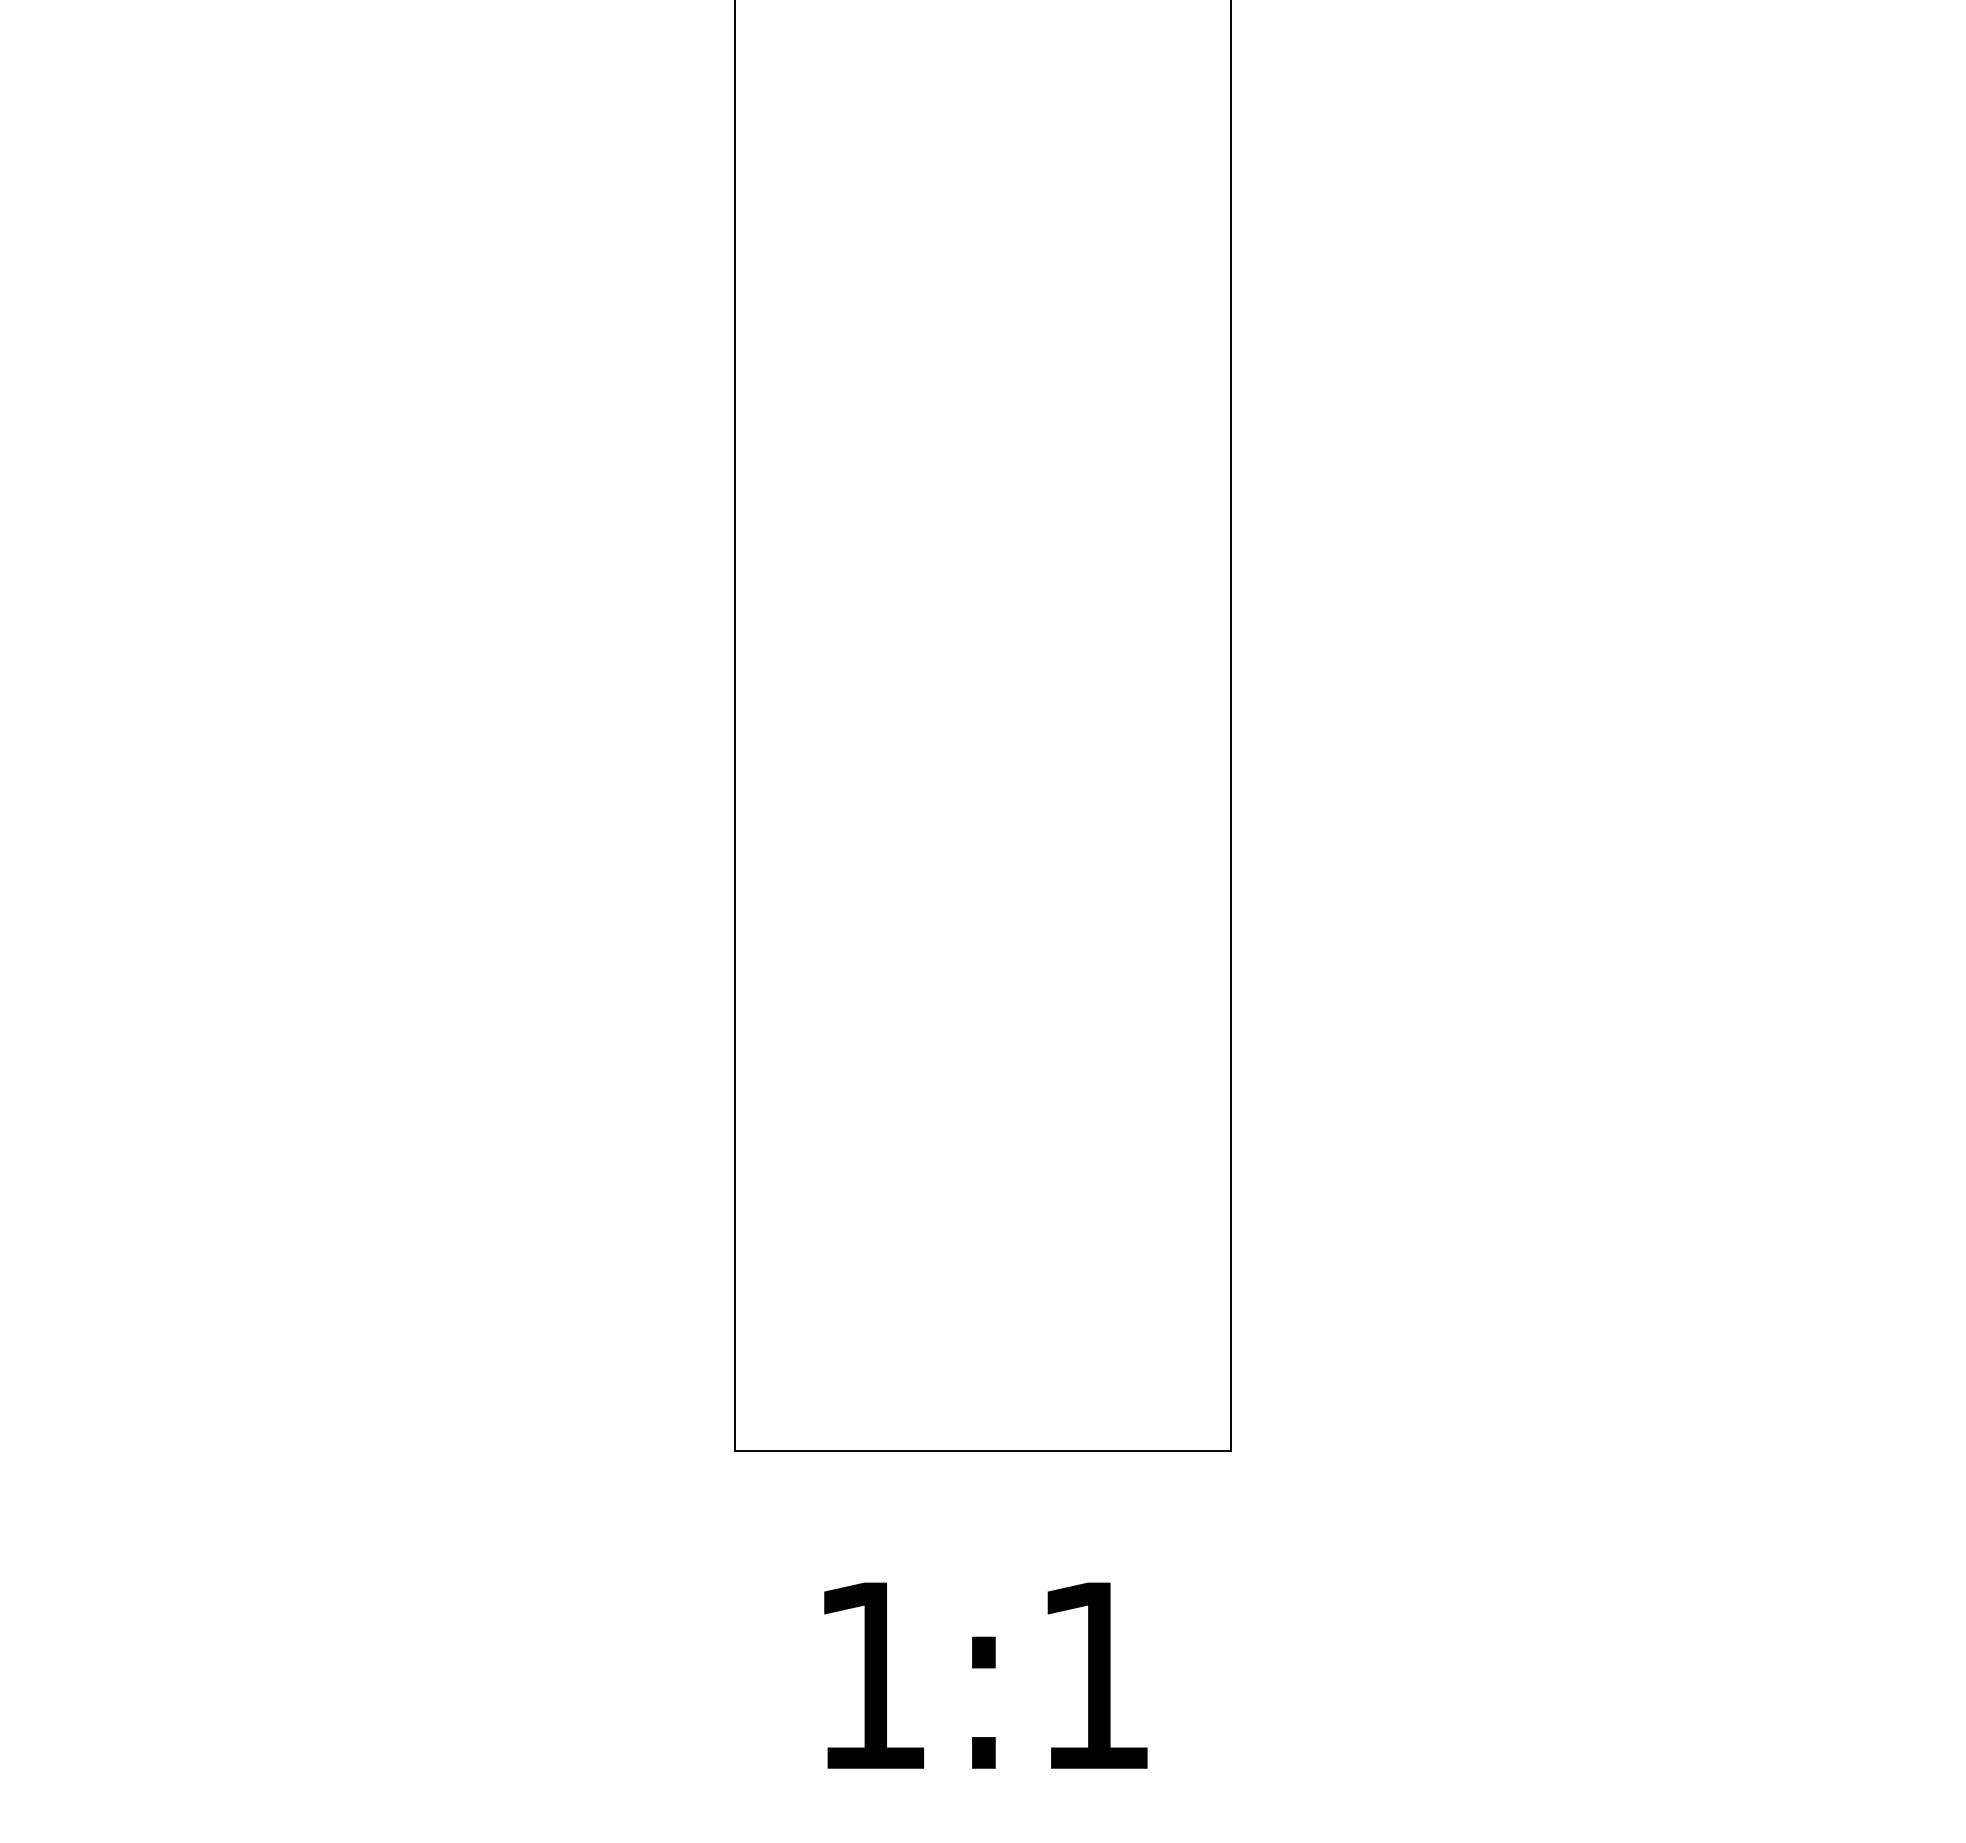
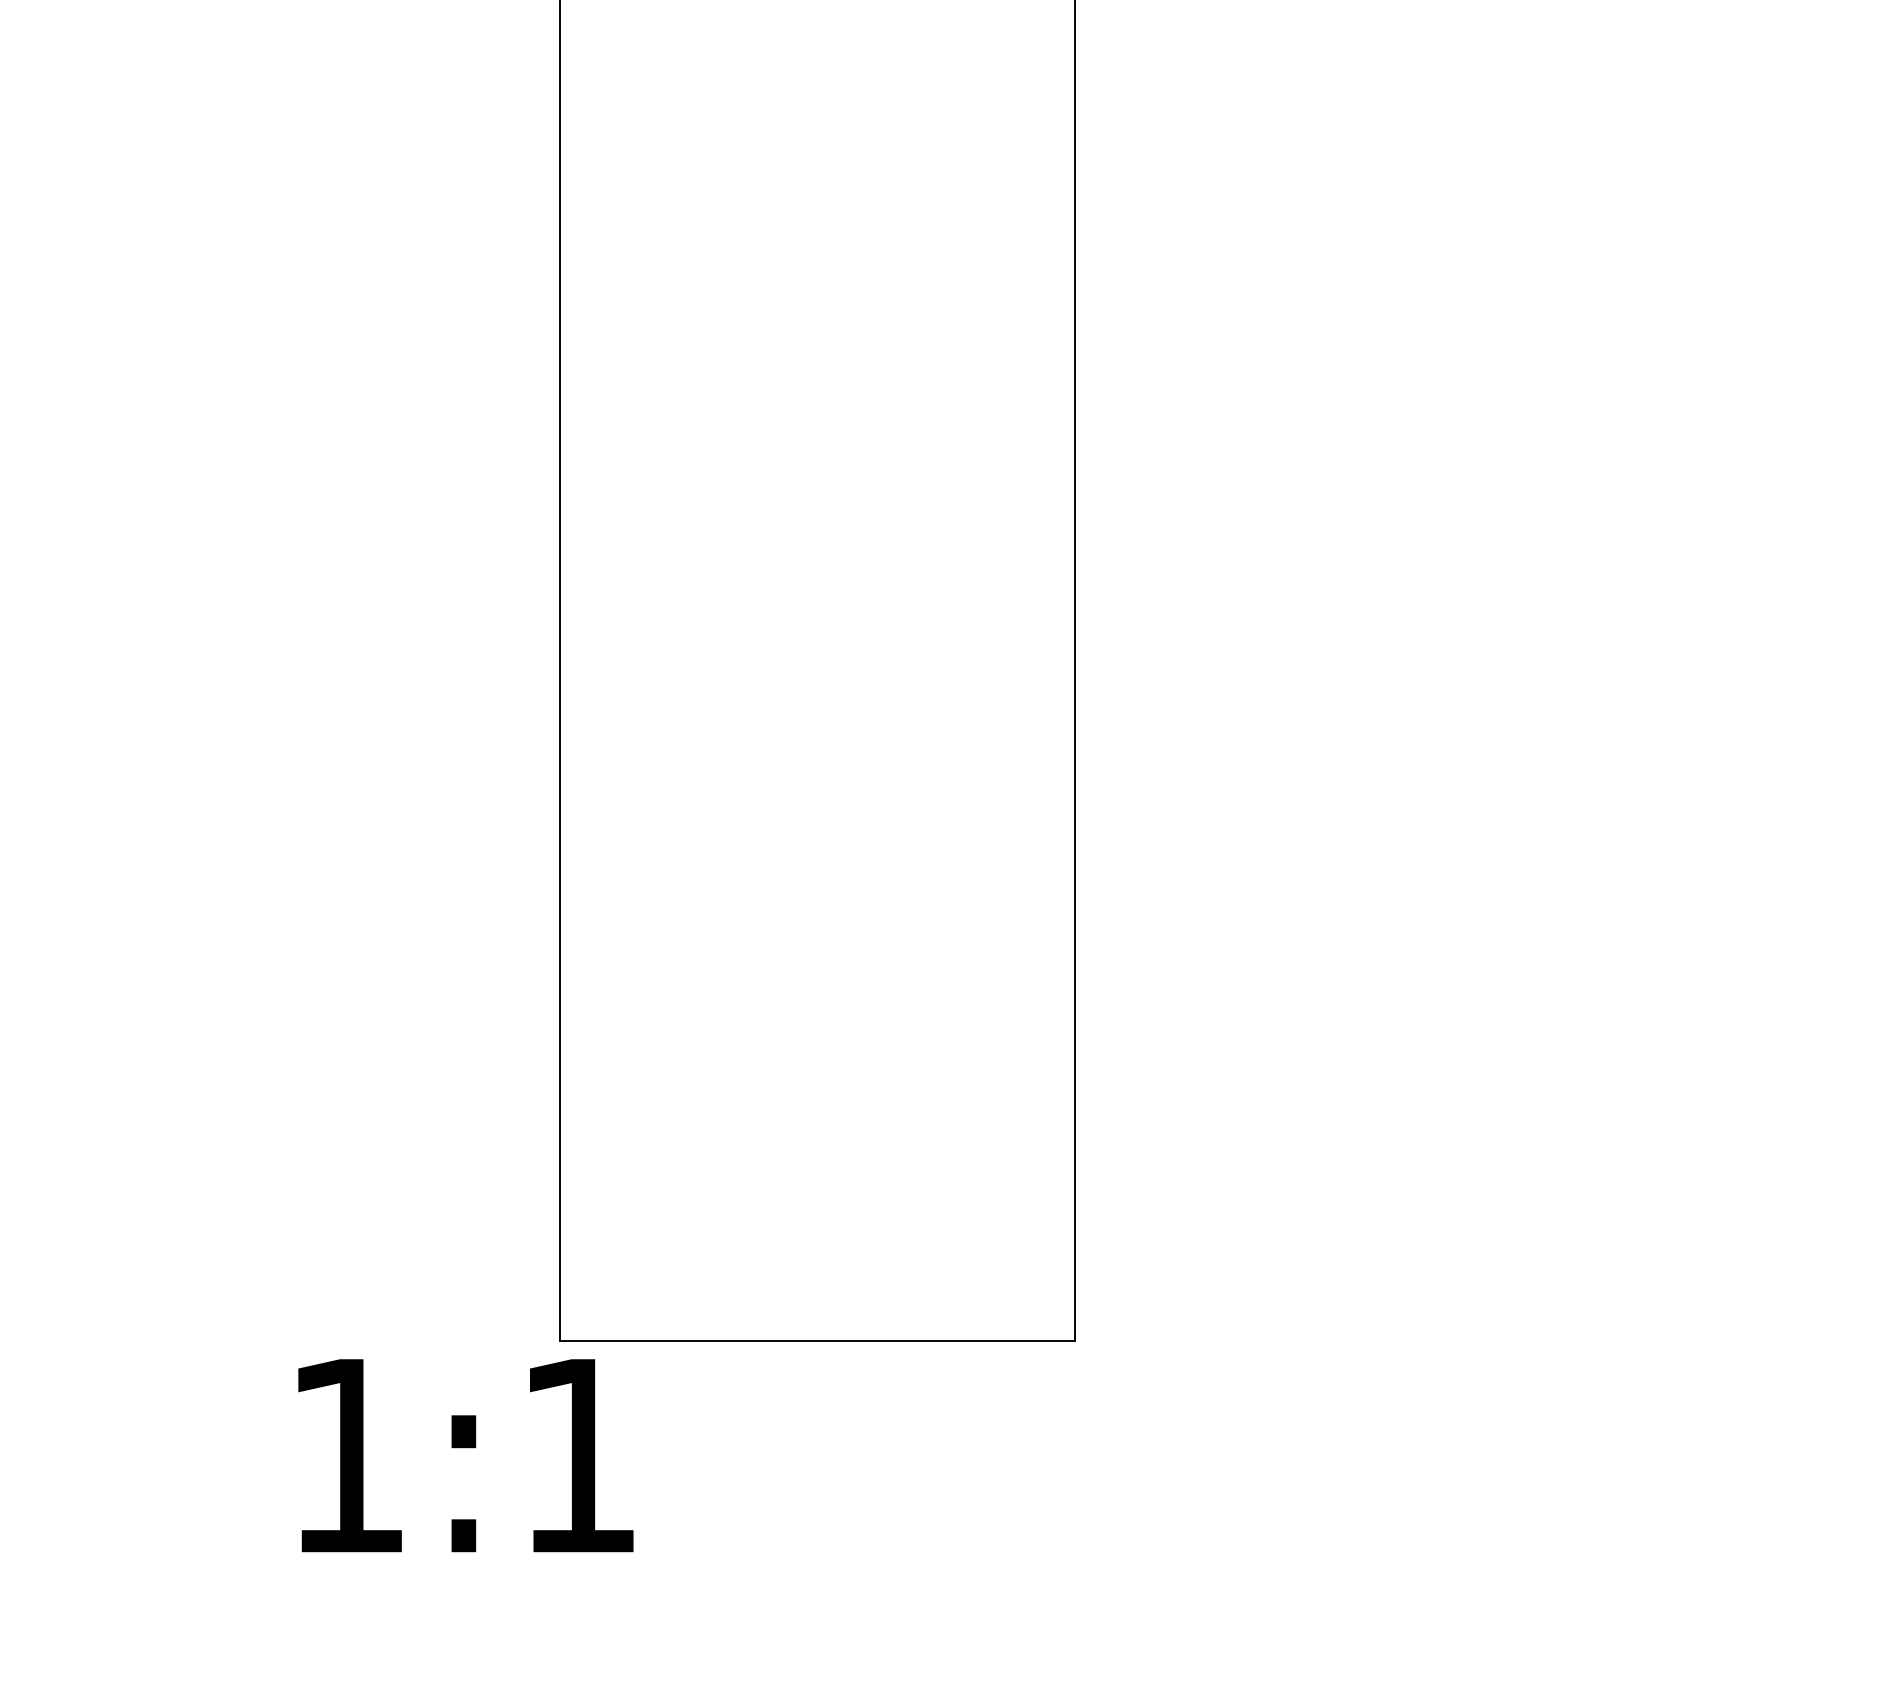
text: (985, 1675) -> (465, 1455), moved

